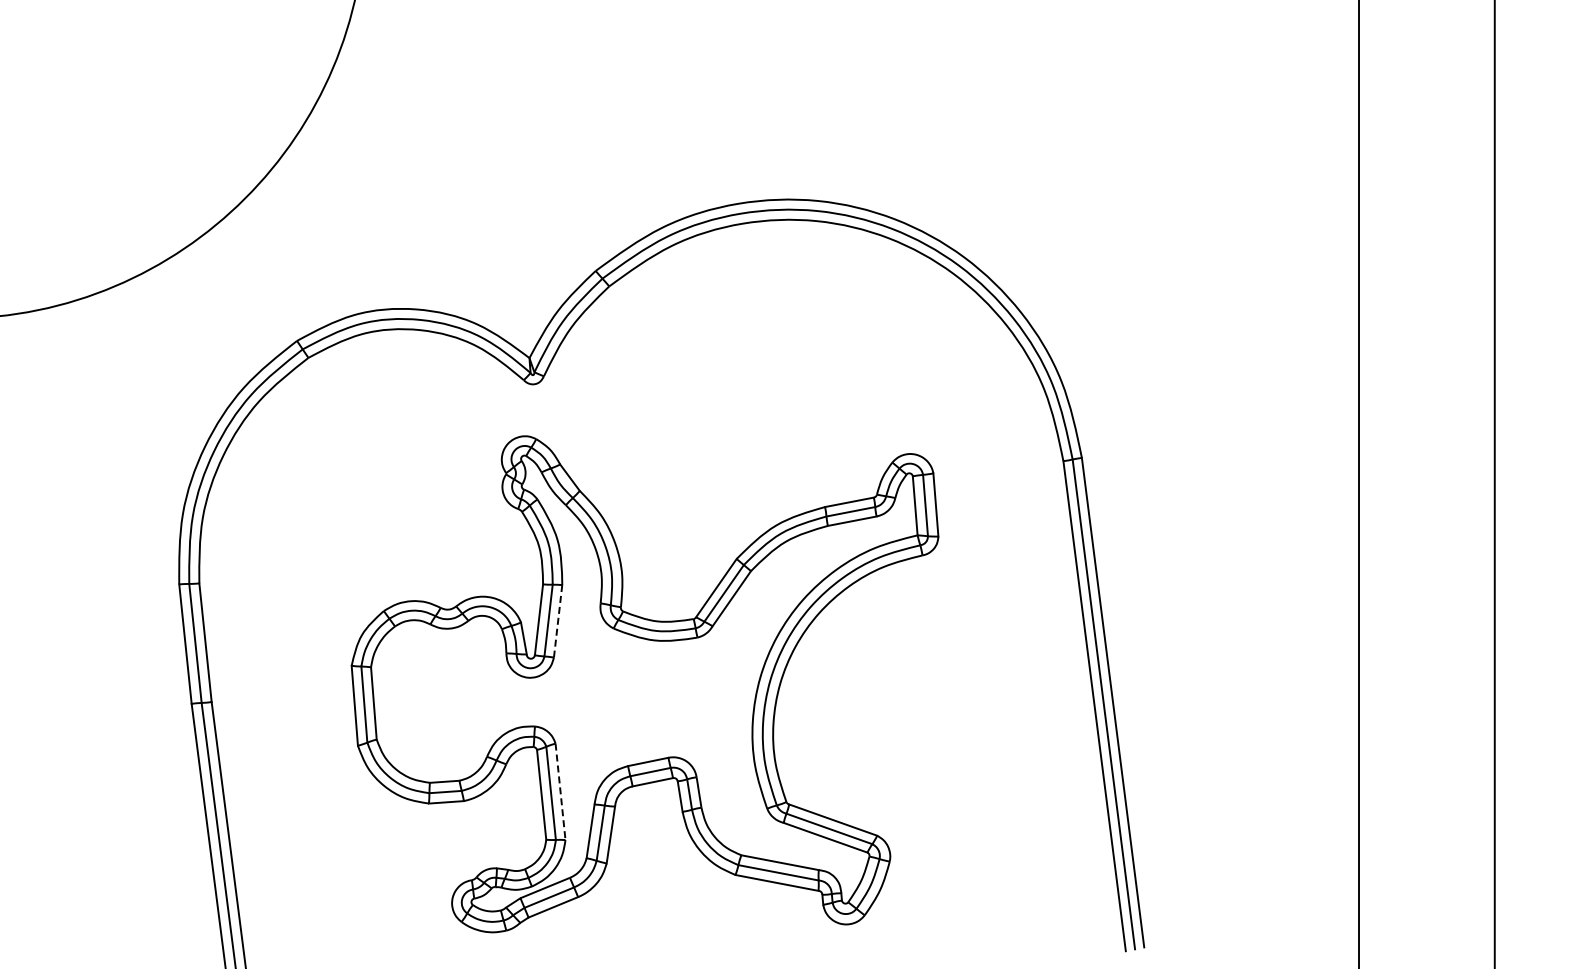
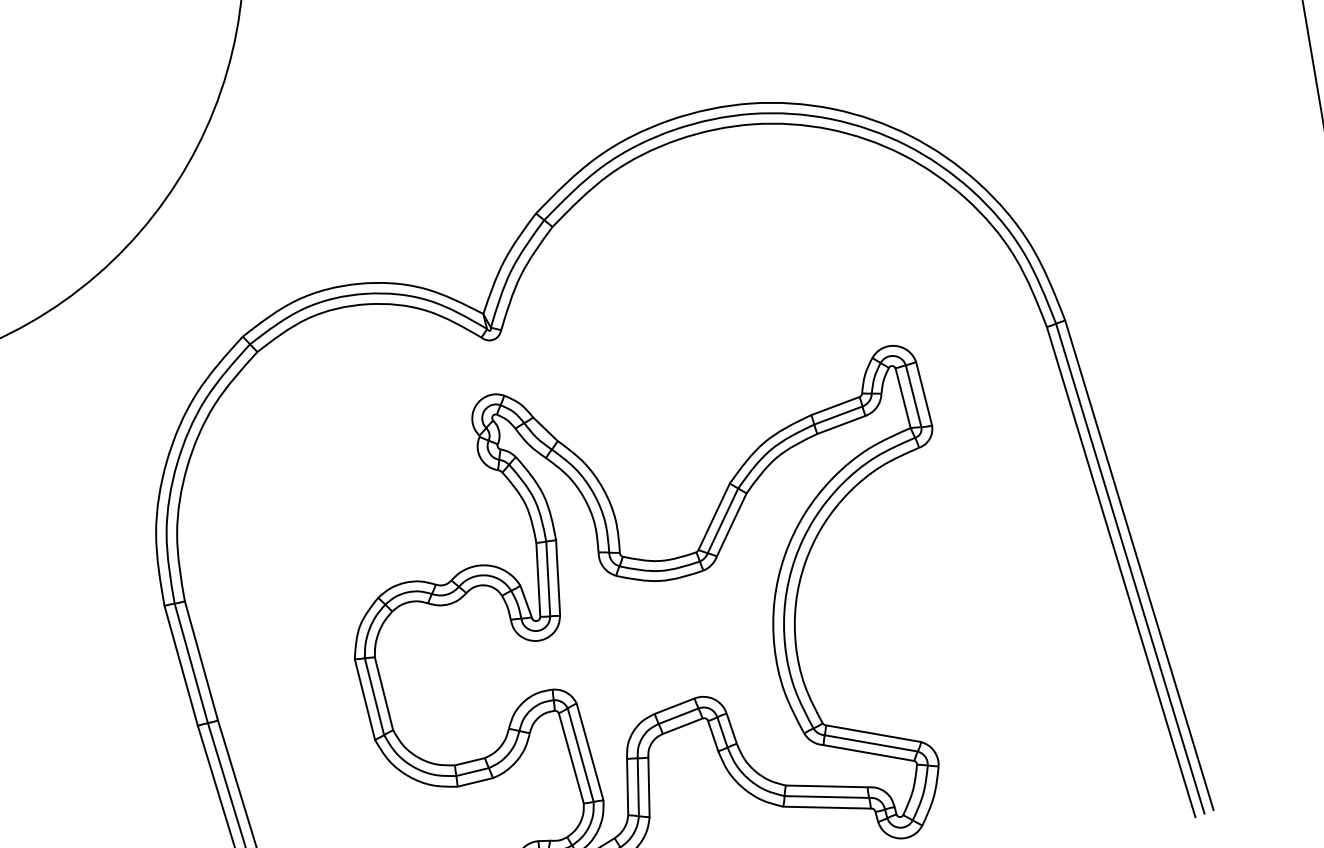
line: (558, 621) -> (558, 578), dashed -> solid
line: (560, 792) -> (590, 752), dashed -> solid

